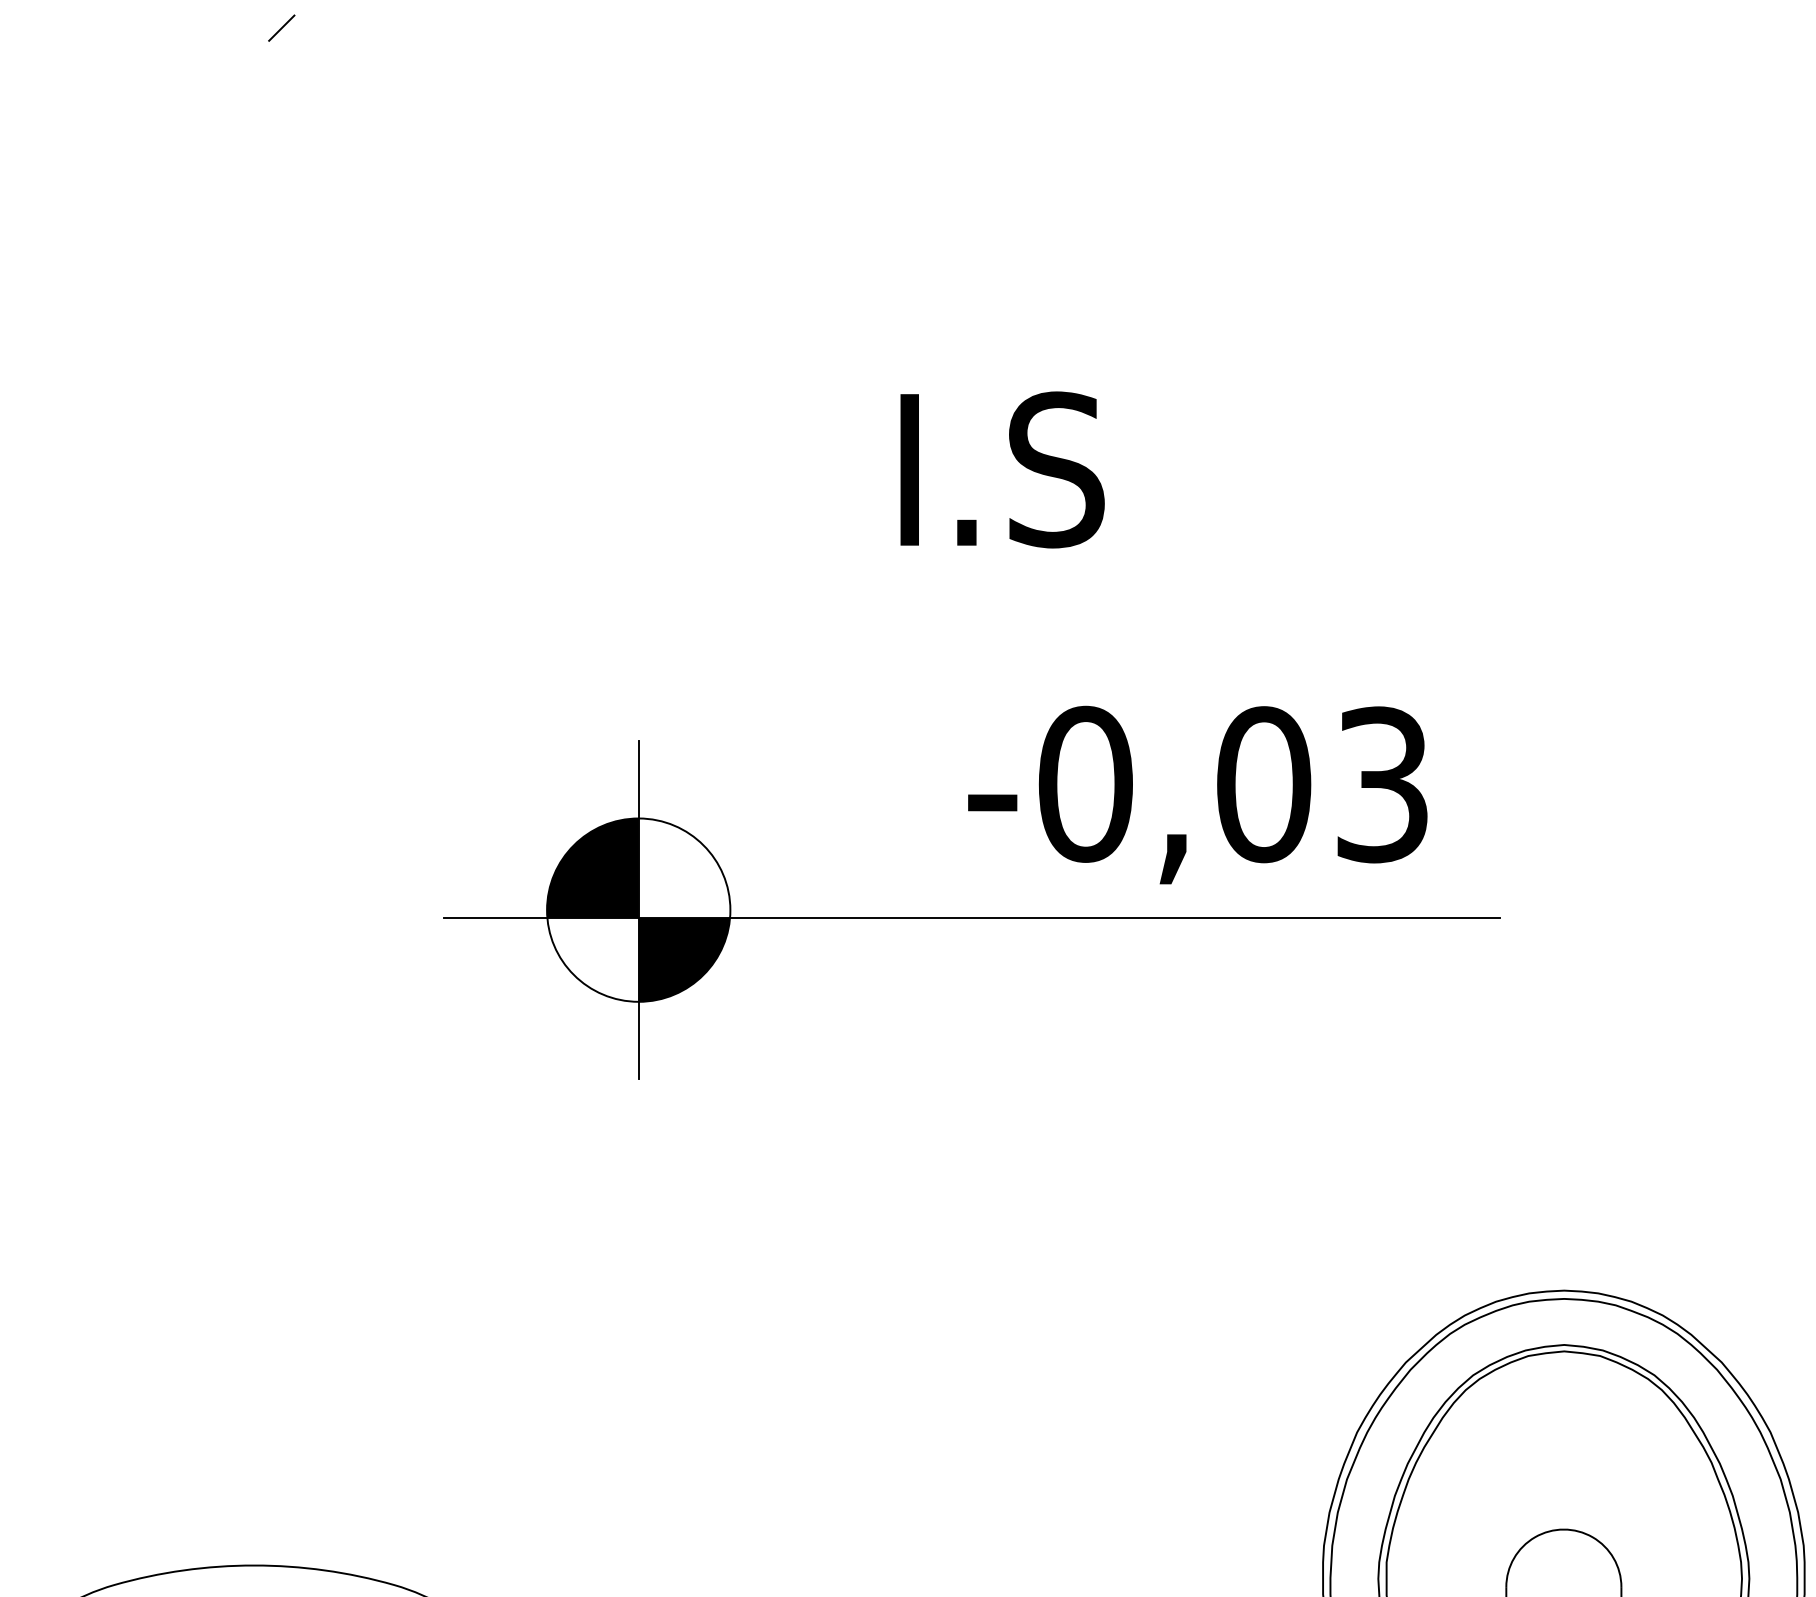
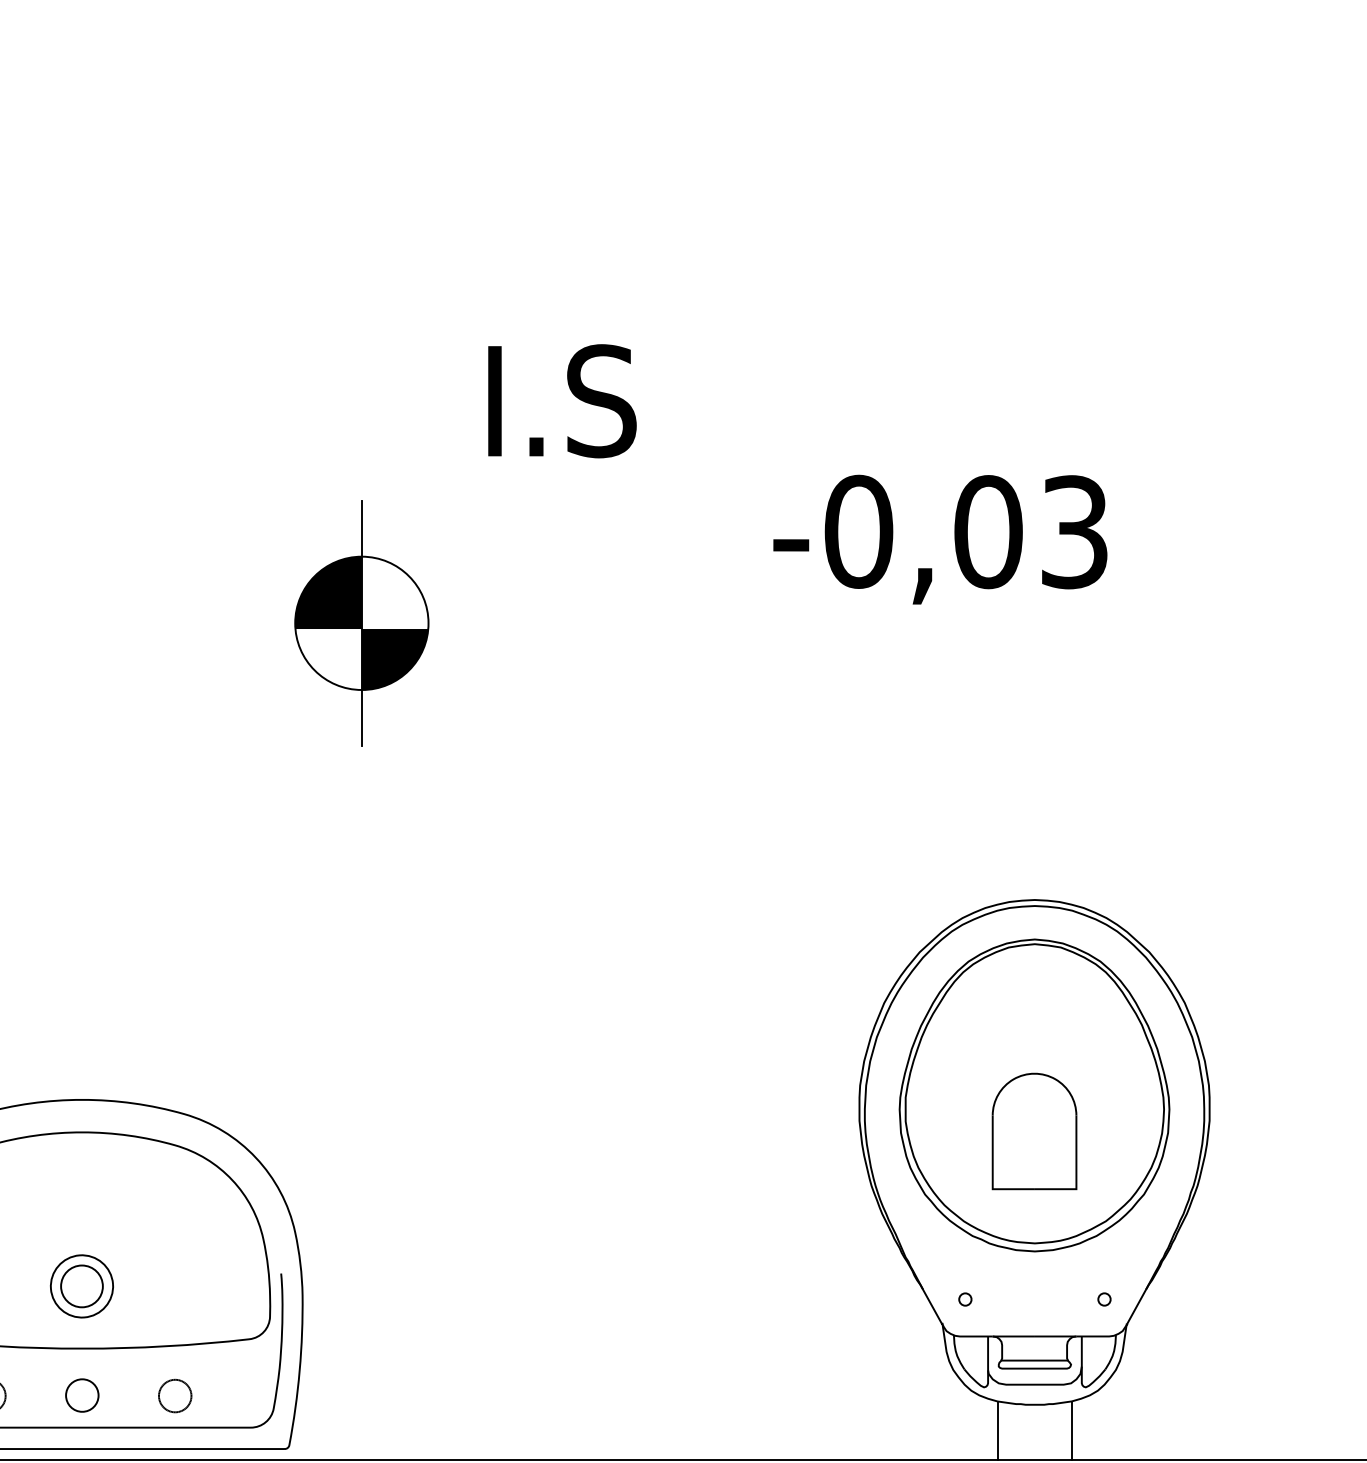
text: (1002, 470) -> (562, 401), moved
text: (1197, 794) -> (940, 539), moved
line: (972, 918) -> (604, 629), removed

